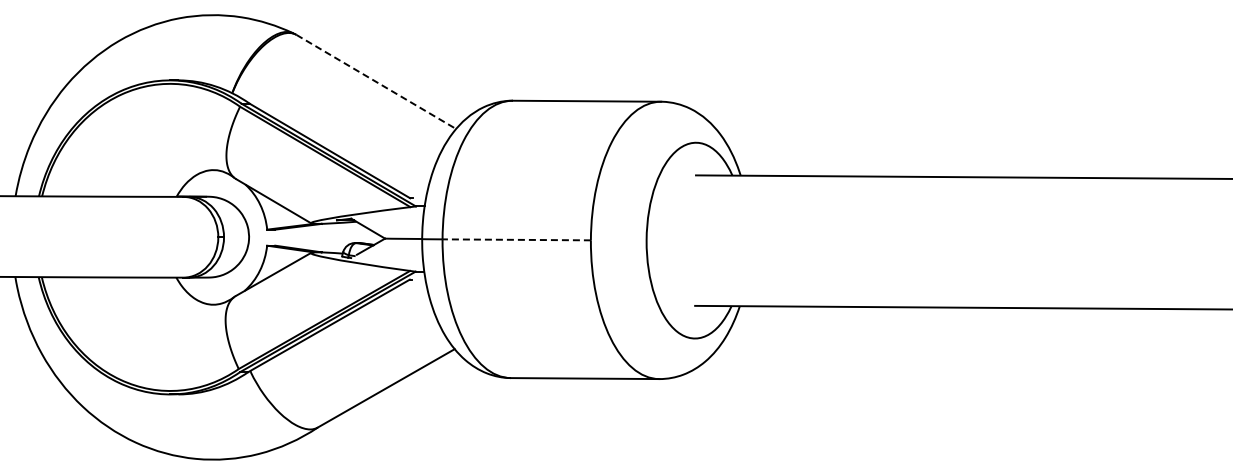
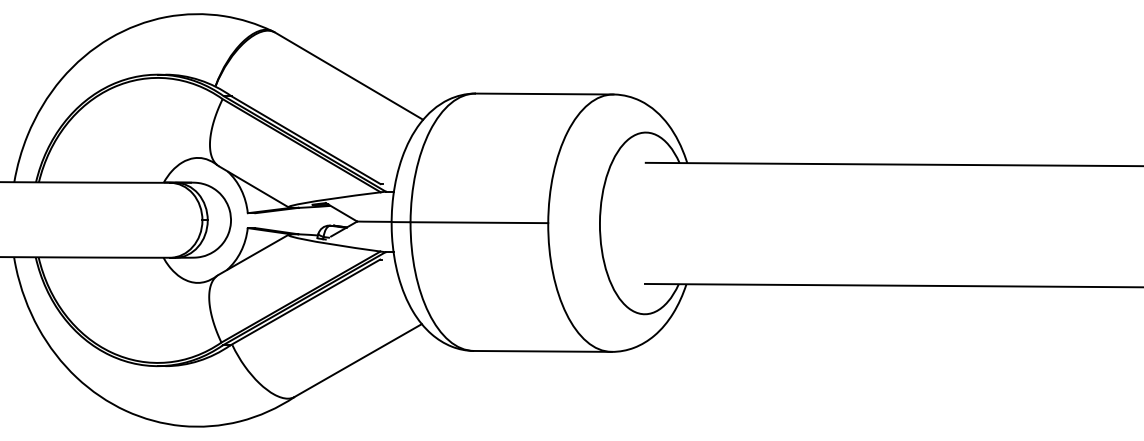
line: (376, 81) -> (349, 75), dashed -> solid
line: (516, 239) -> (479, 222), dashed -> solid

